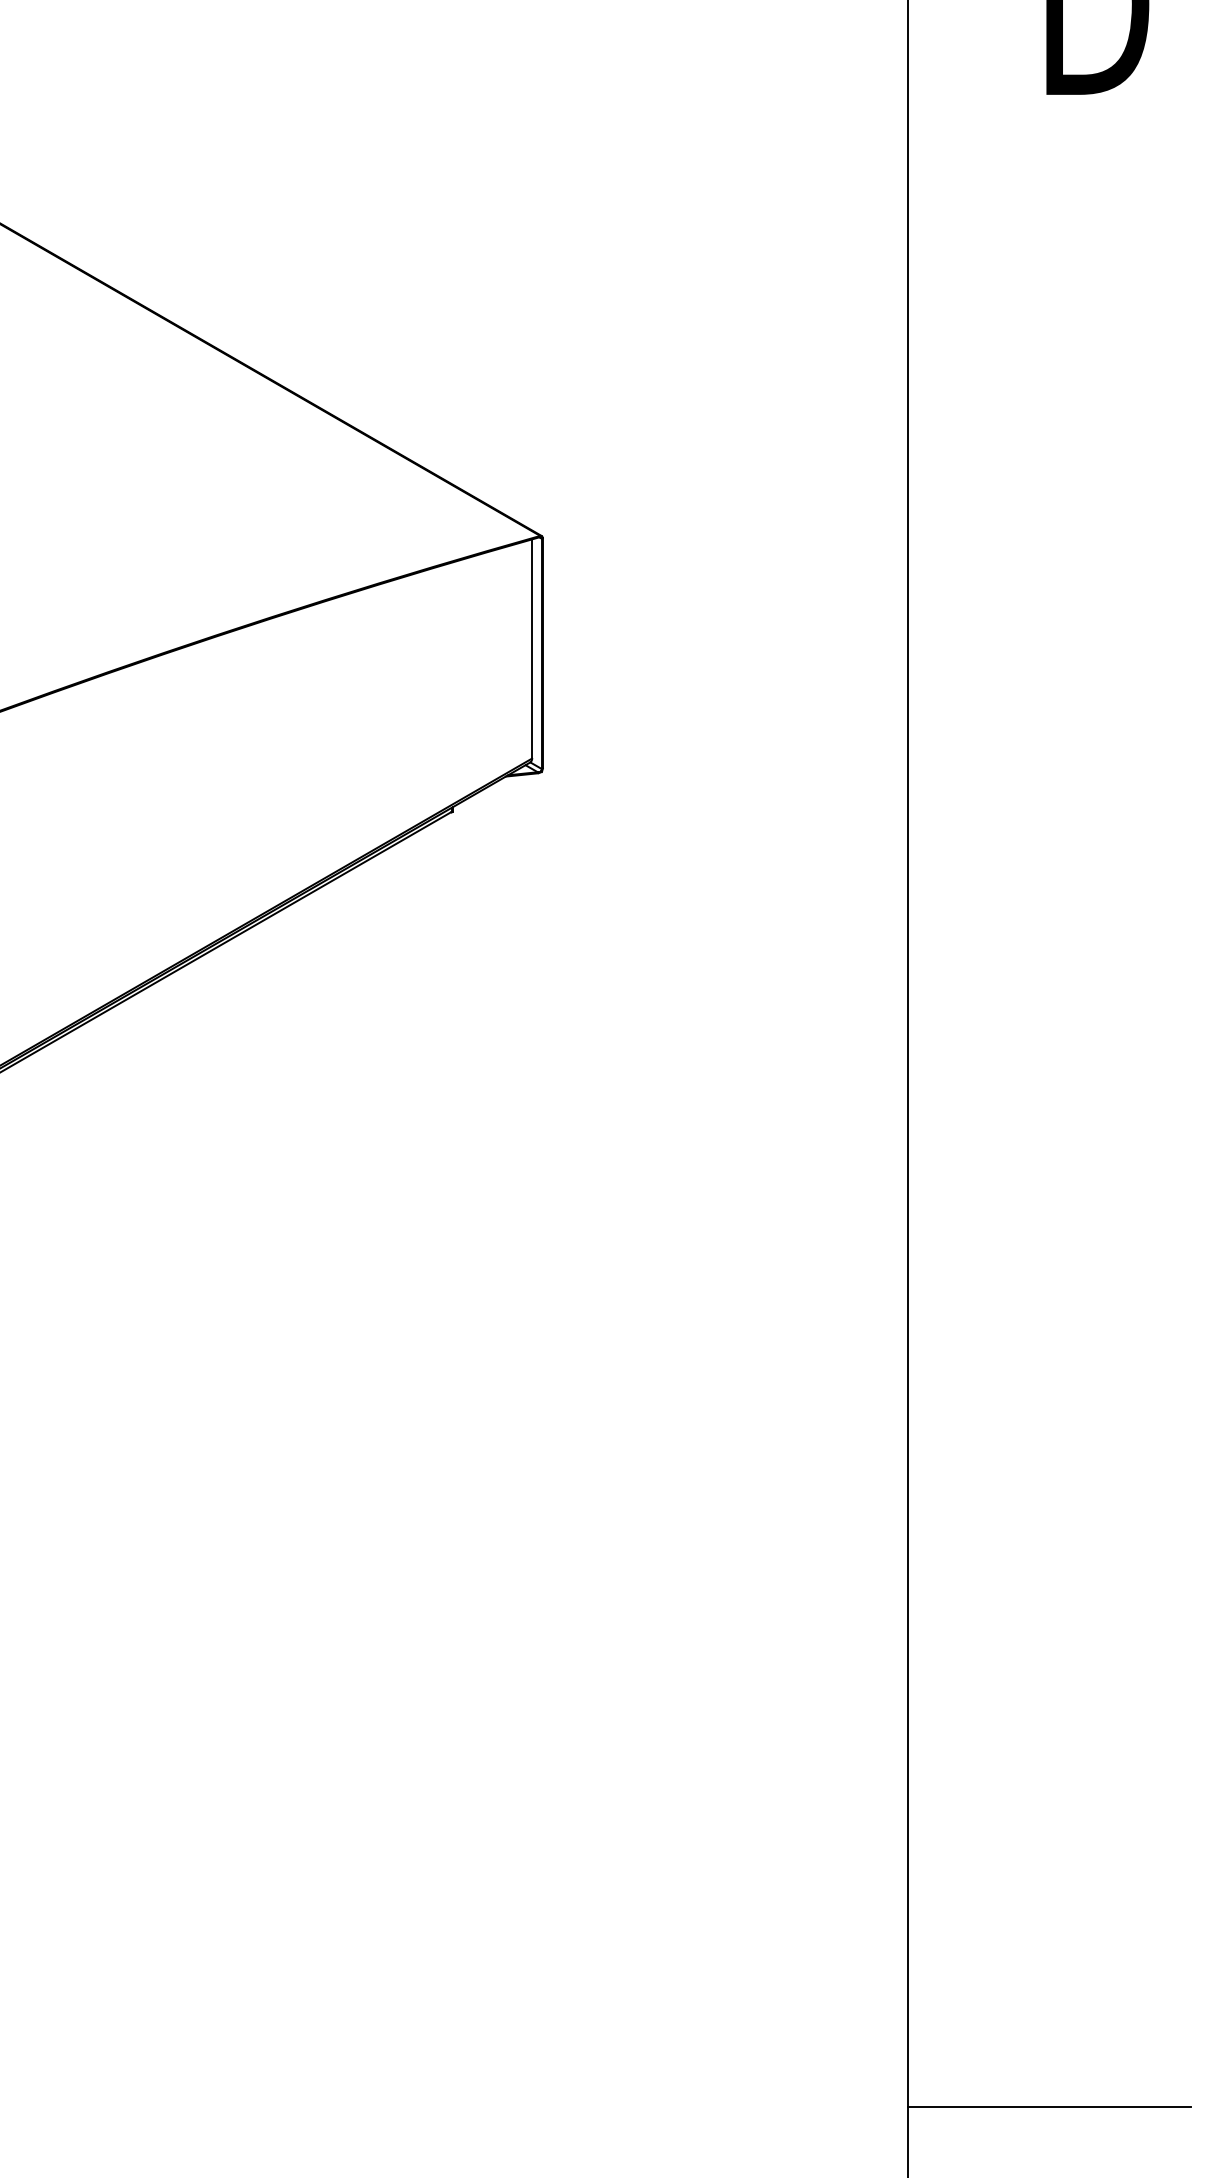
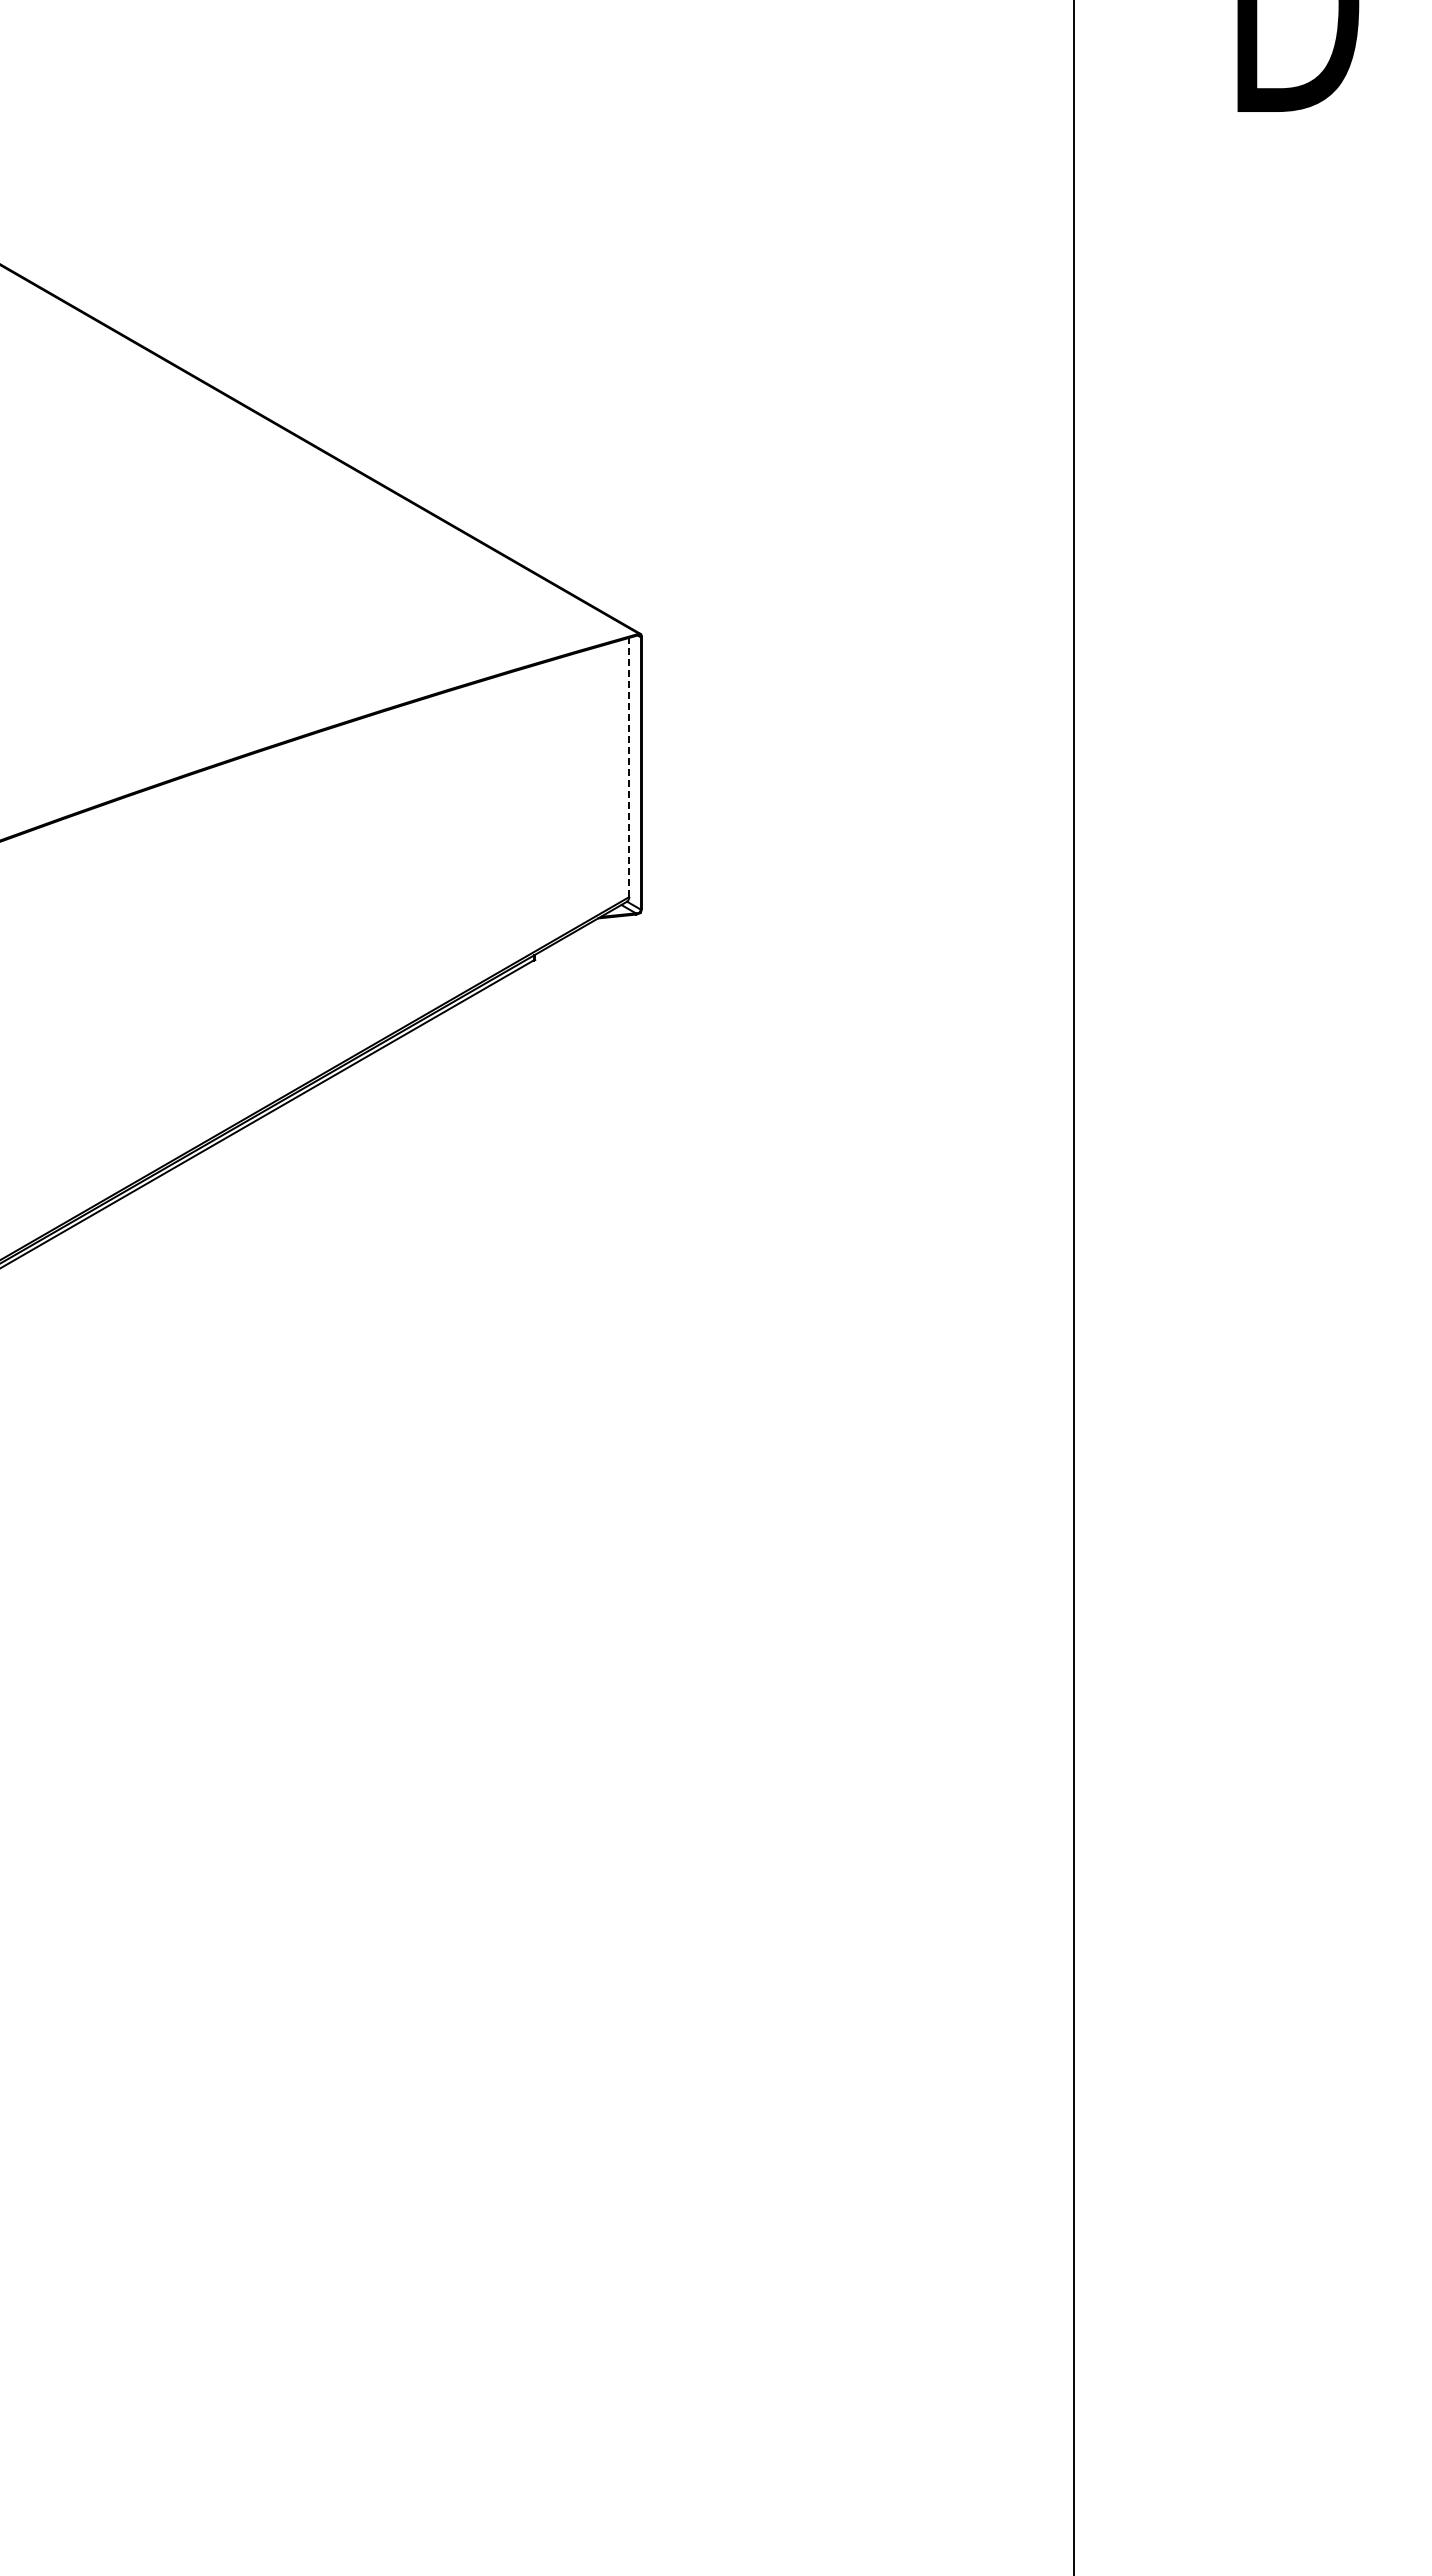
line: (532, 648) -> (629, 767), solid -> dashed
line: (1048, 2107) -> (1240, 2492), removed

